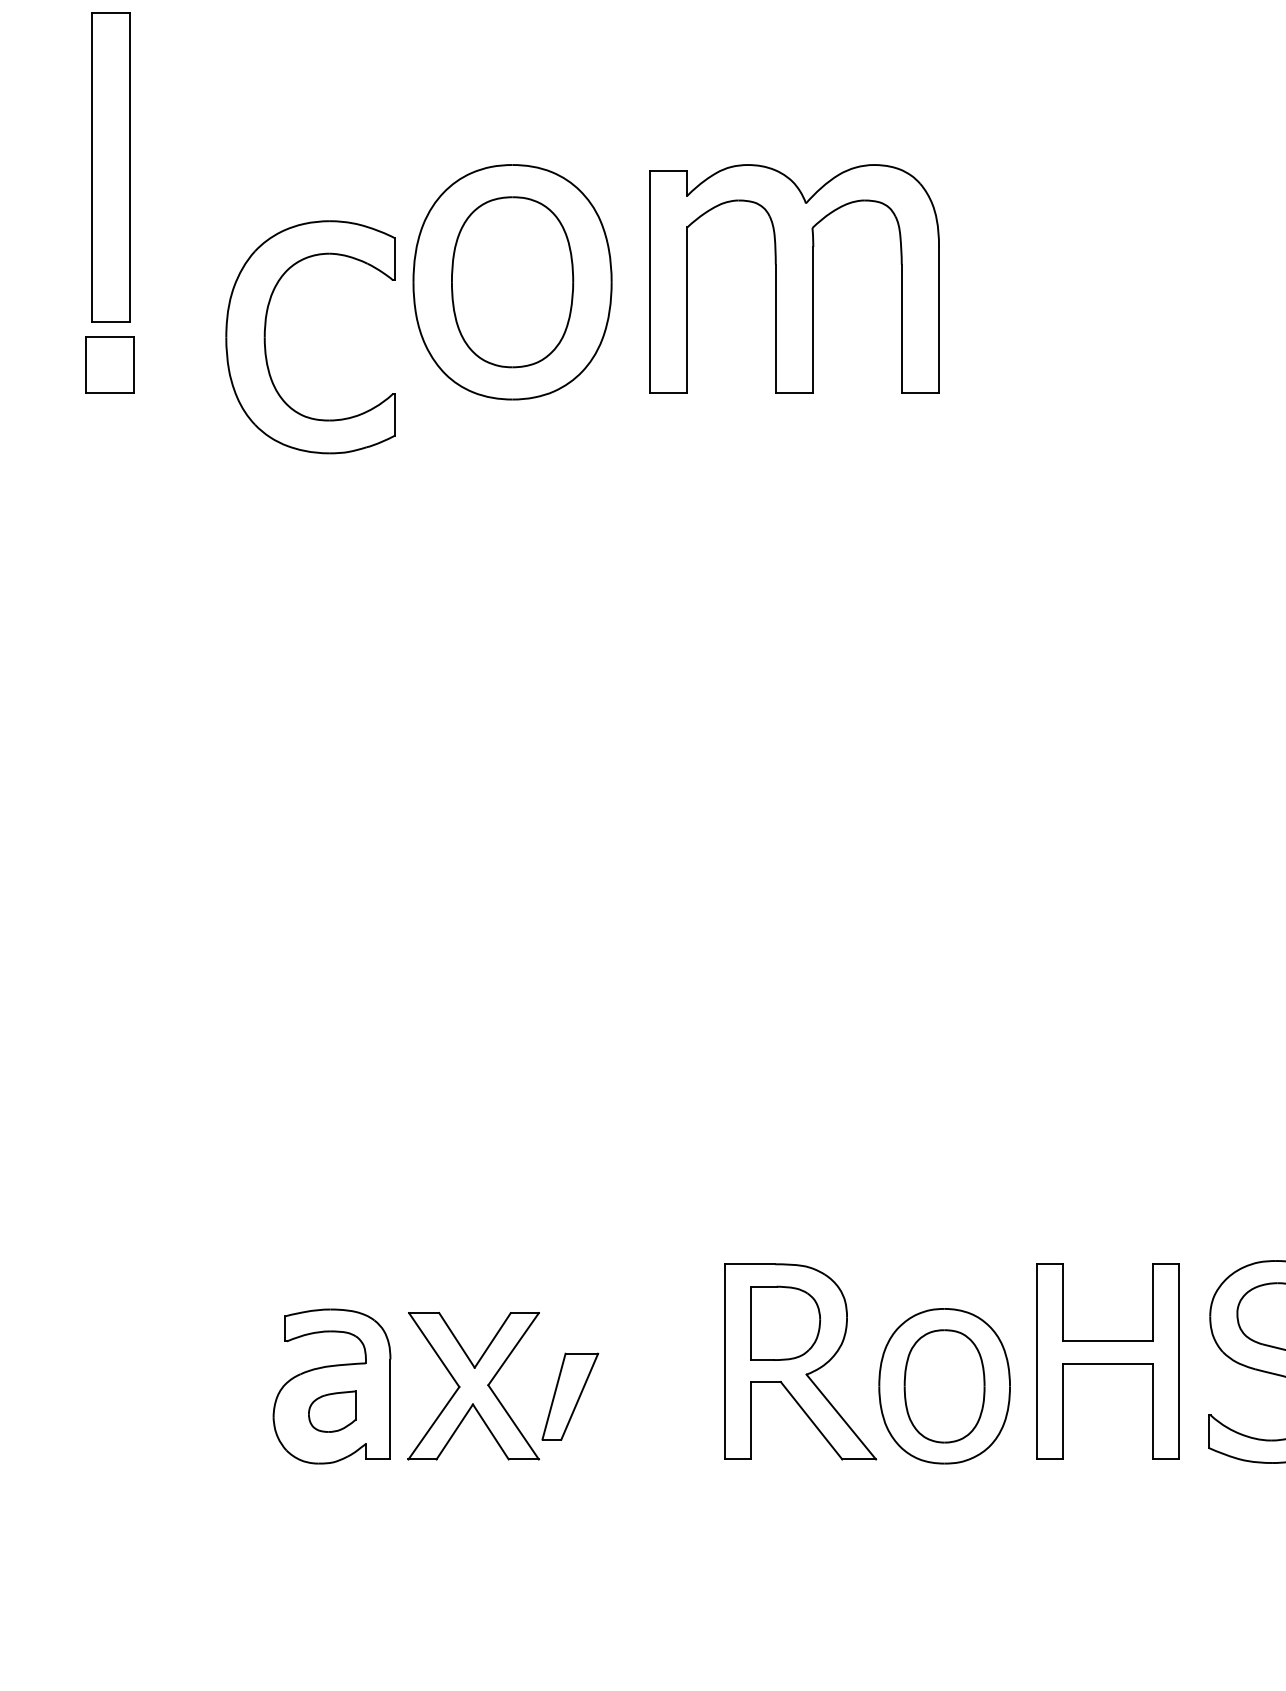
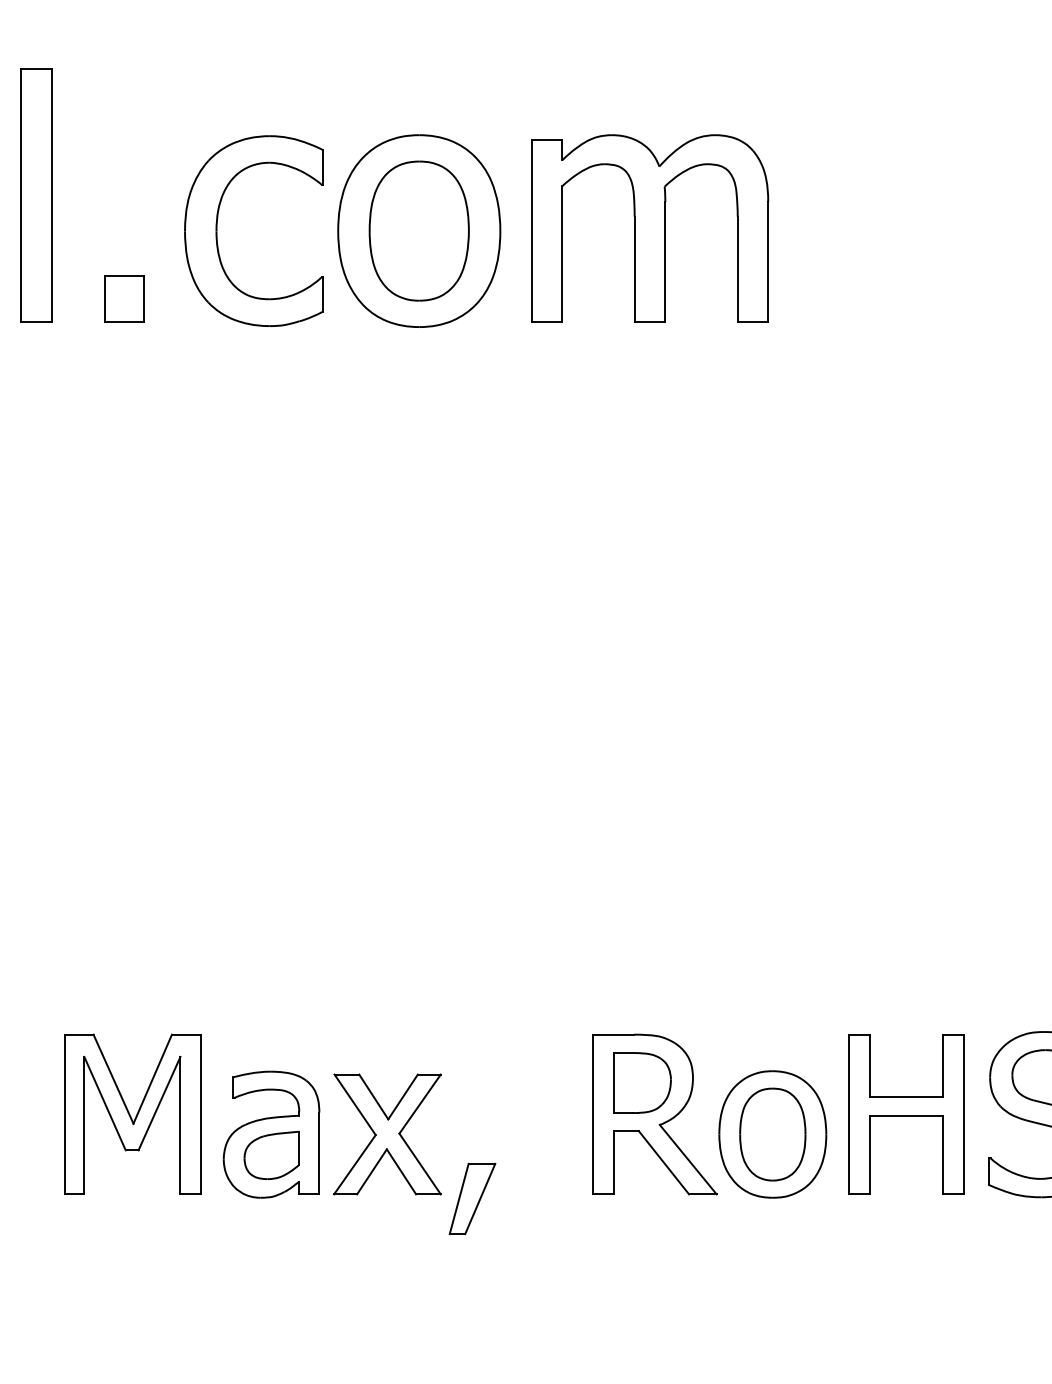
part: (110, 167) -> (36, 195), moved
part: (265, 336) -> (217, 230), moved
part: (109, 364) -> (124, 298), moved
part: (162, 1360) -> (132, 1113), added
part: (570, 1396) -> (472, 1198), moved
part: (331, 1410) -> (271, 1154), size x1.43

